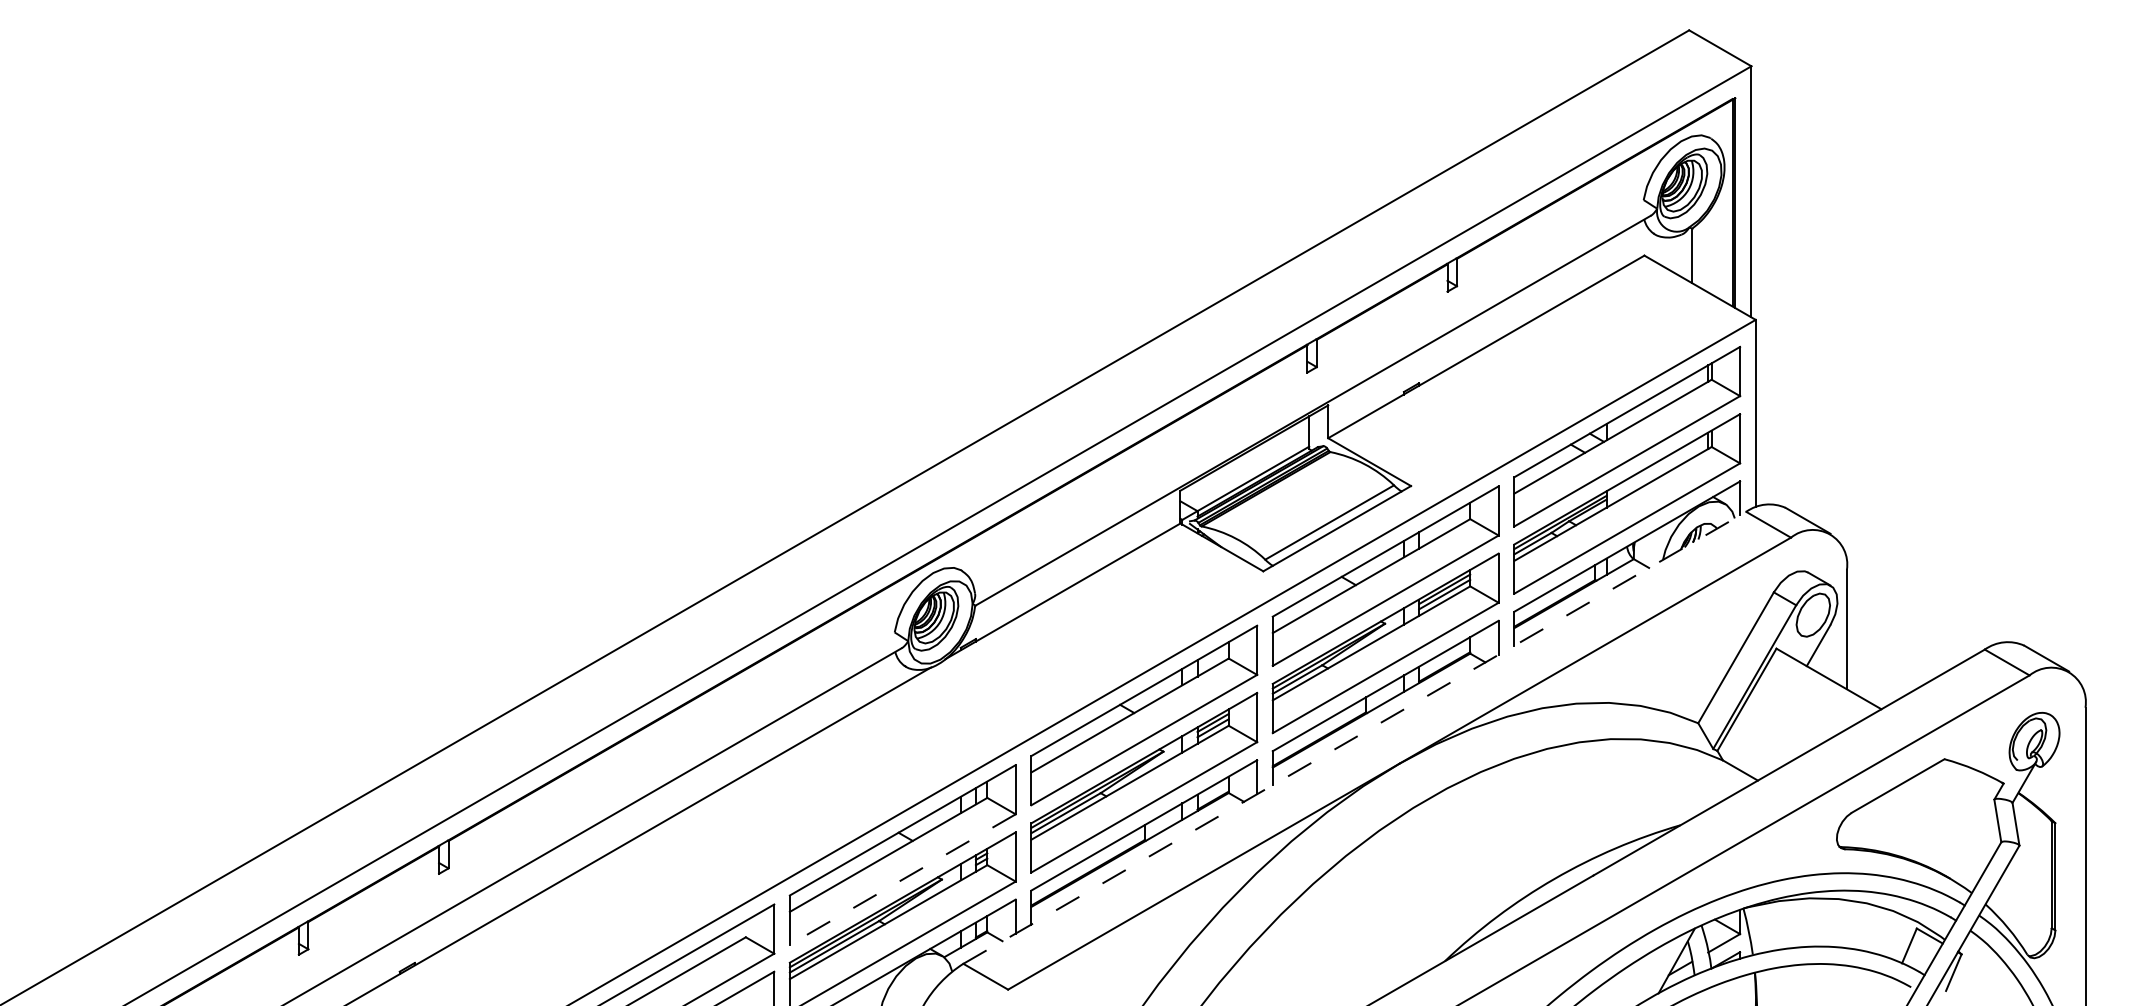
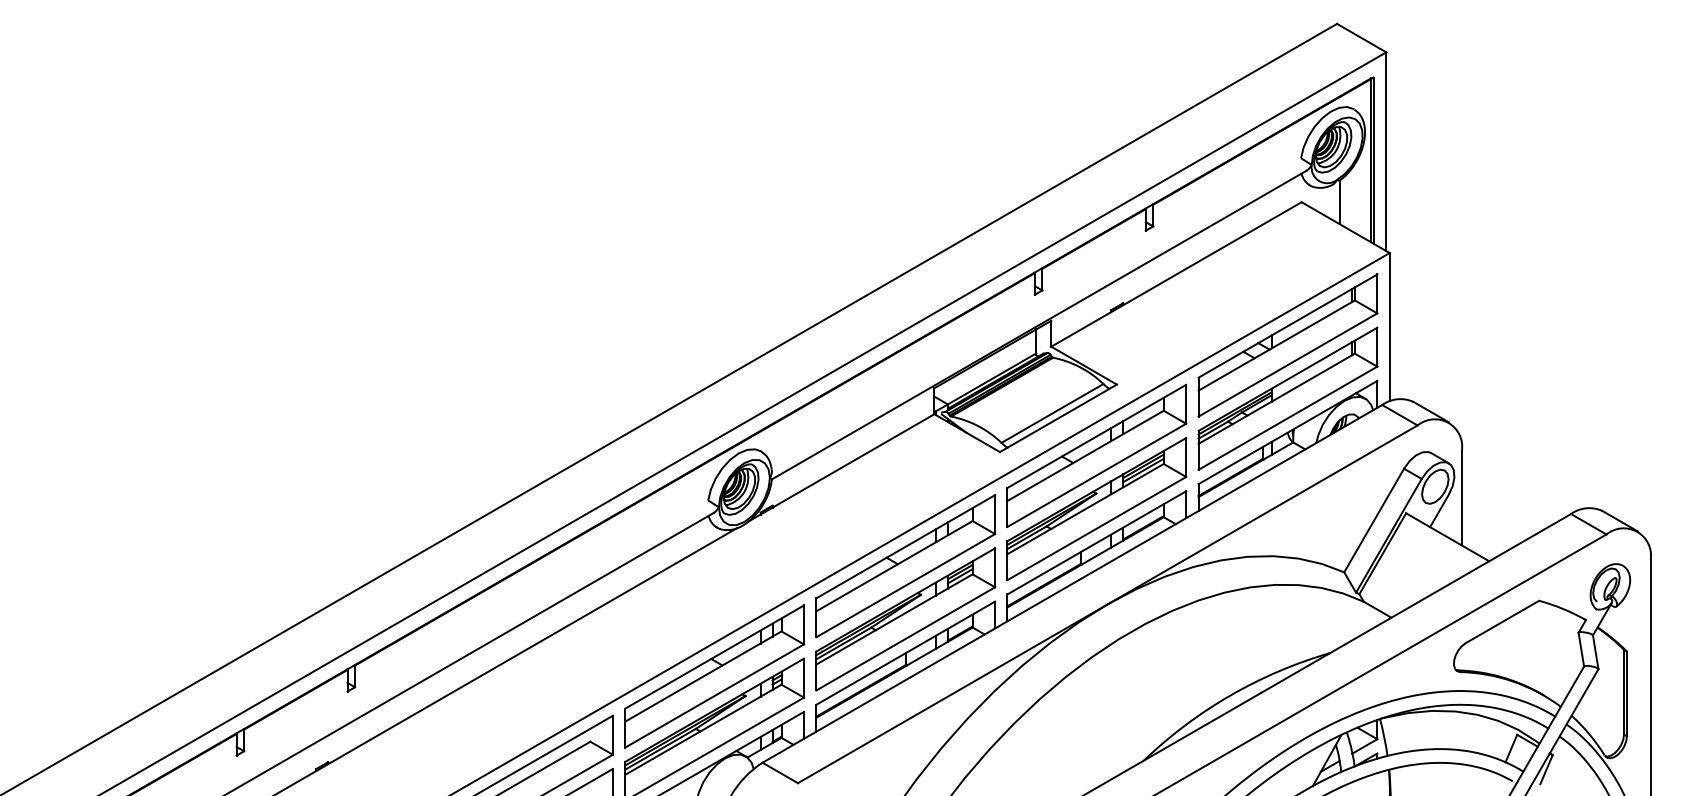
line: (1354, 737) -> (1072, 583), dashed -> solid
line: (902, 879) -> (714, 695), dashed -> solid

